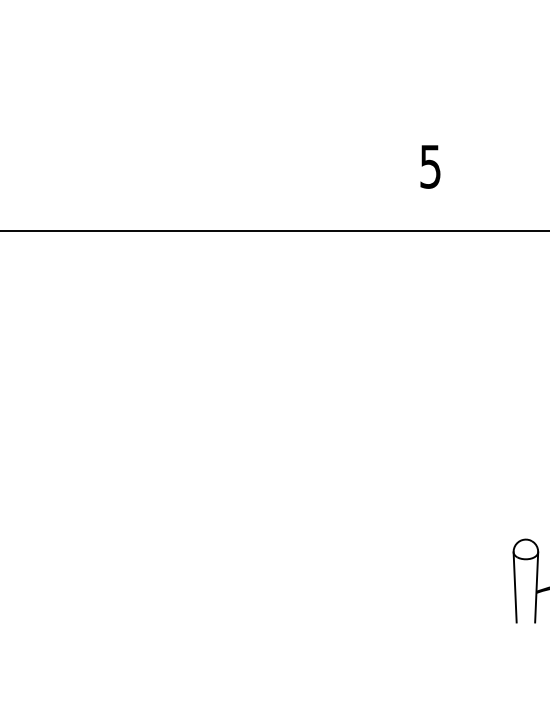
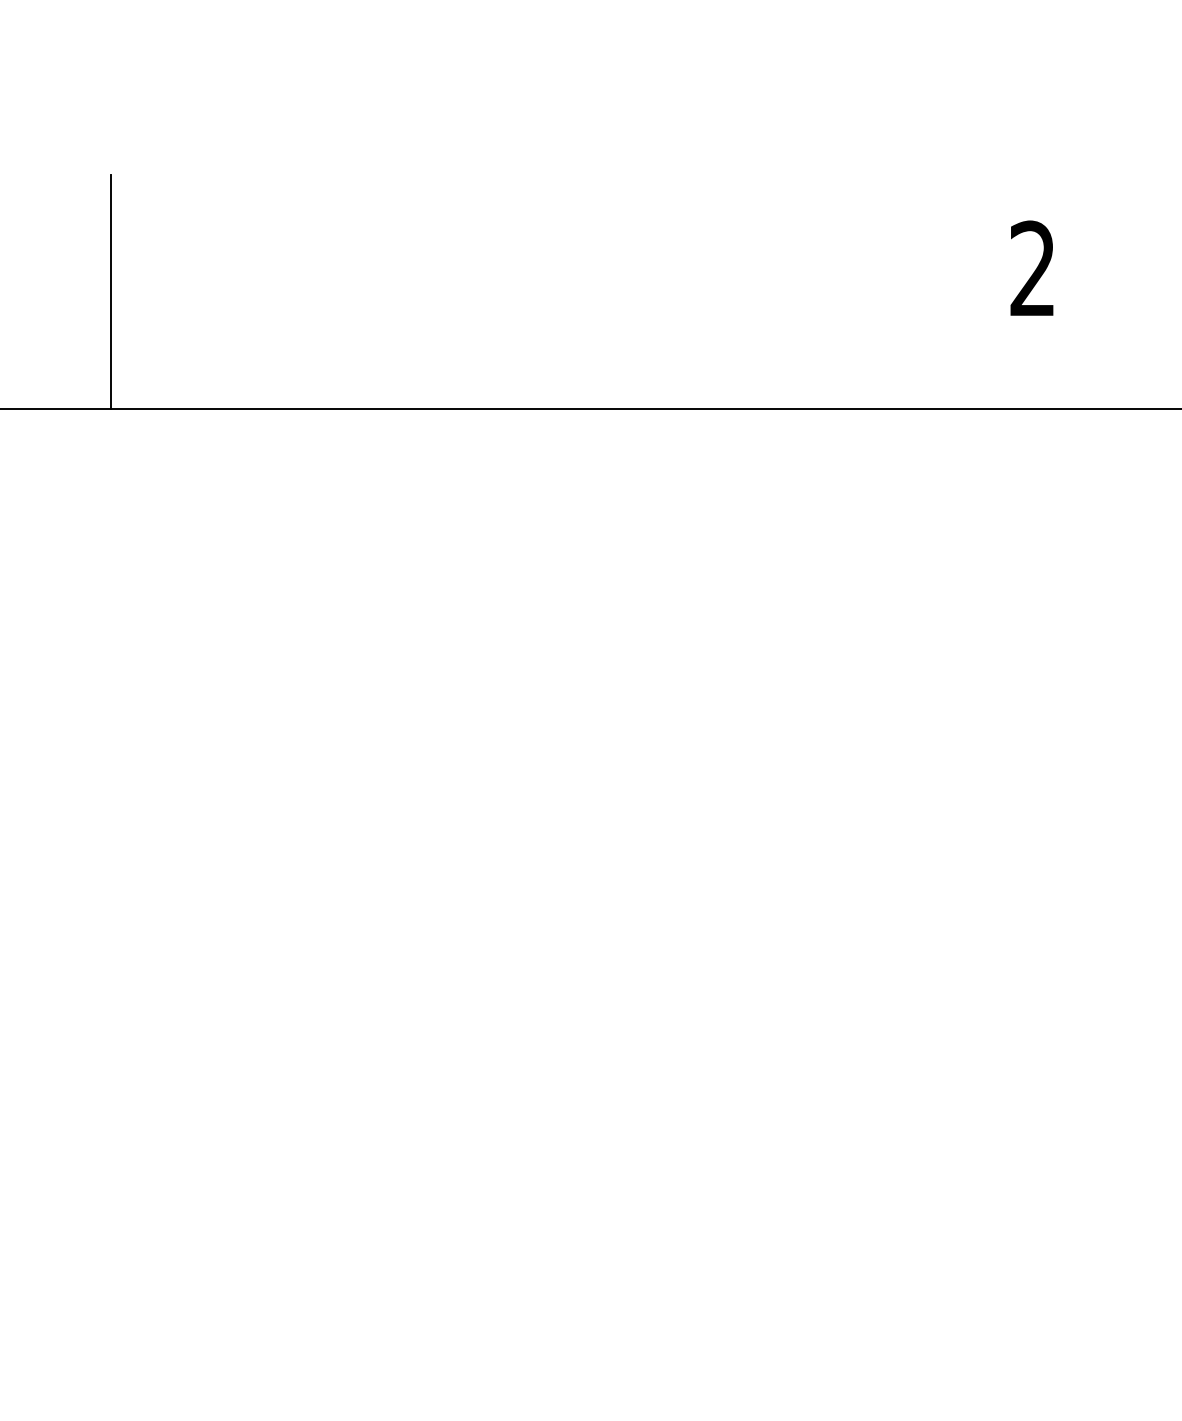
text: (430, 166) -> (1032, 268), 5 -> 2
line: (9, 176) -> (112, 290), added

